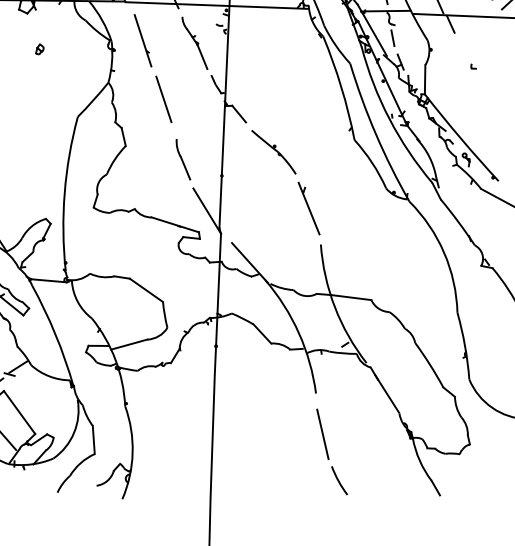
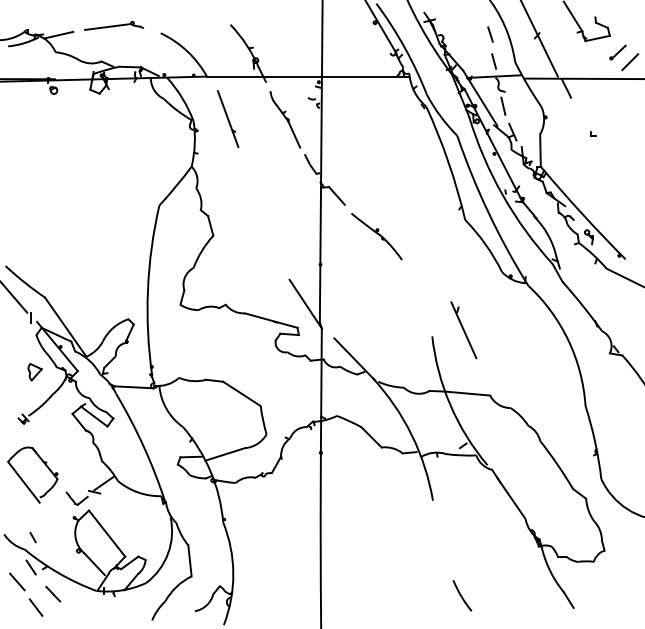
part: (39, 49) -> (114, 132), removed
line: (163, 99) -> (253, 182), removed
part: (183, 159) -> (277, 248), removed
part: (308, 208) -> (463, 330), moved
line: (322, 434) -> (441, 545), removed

